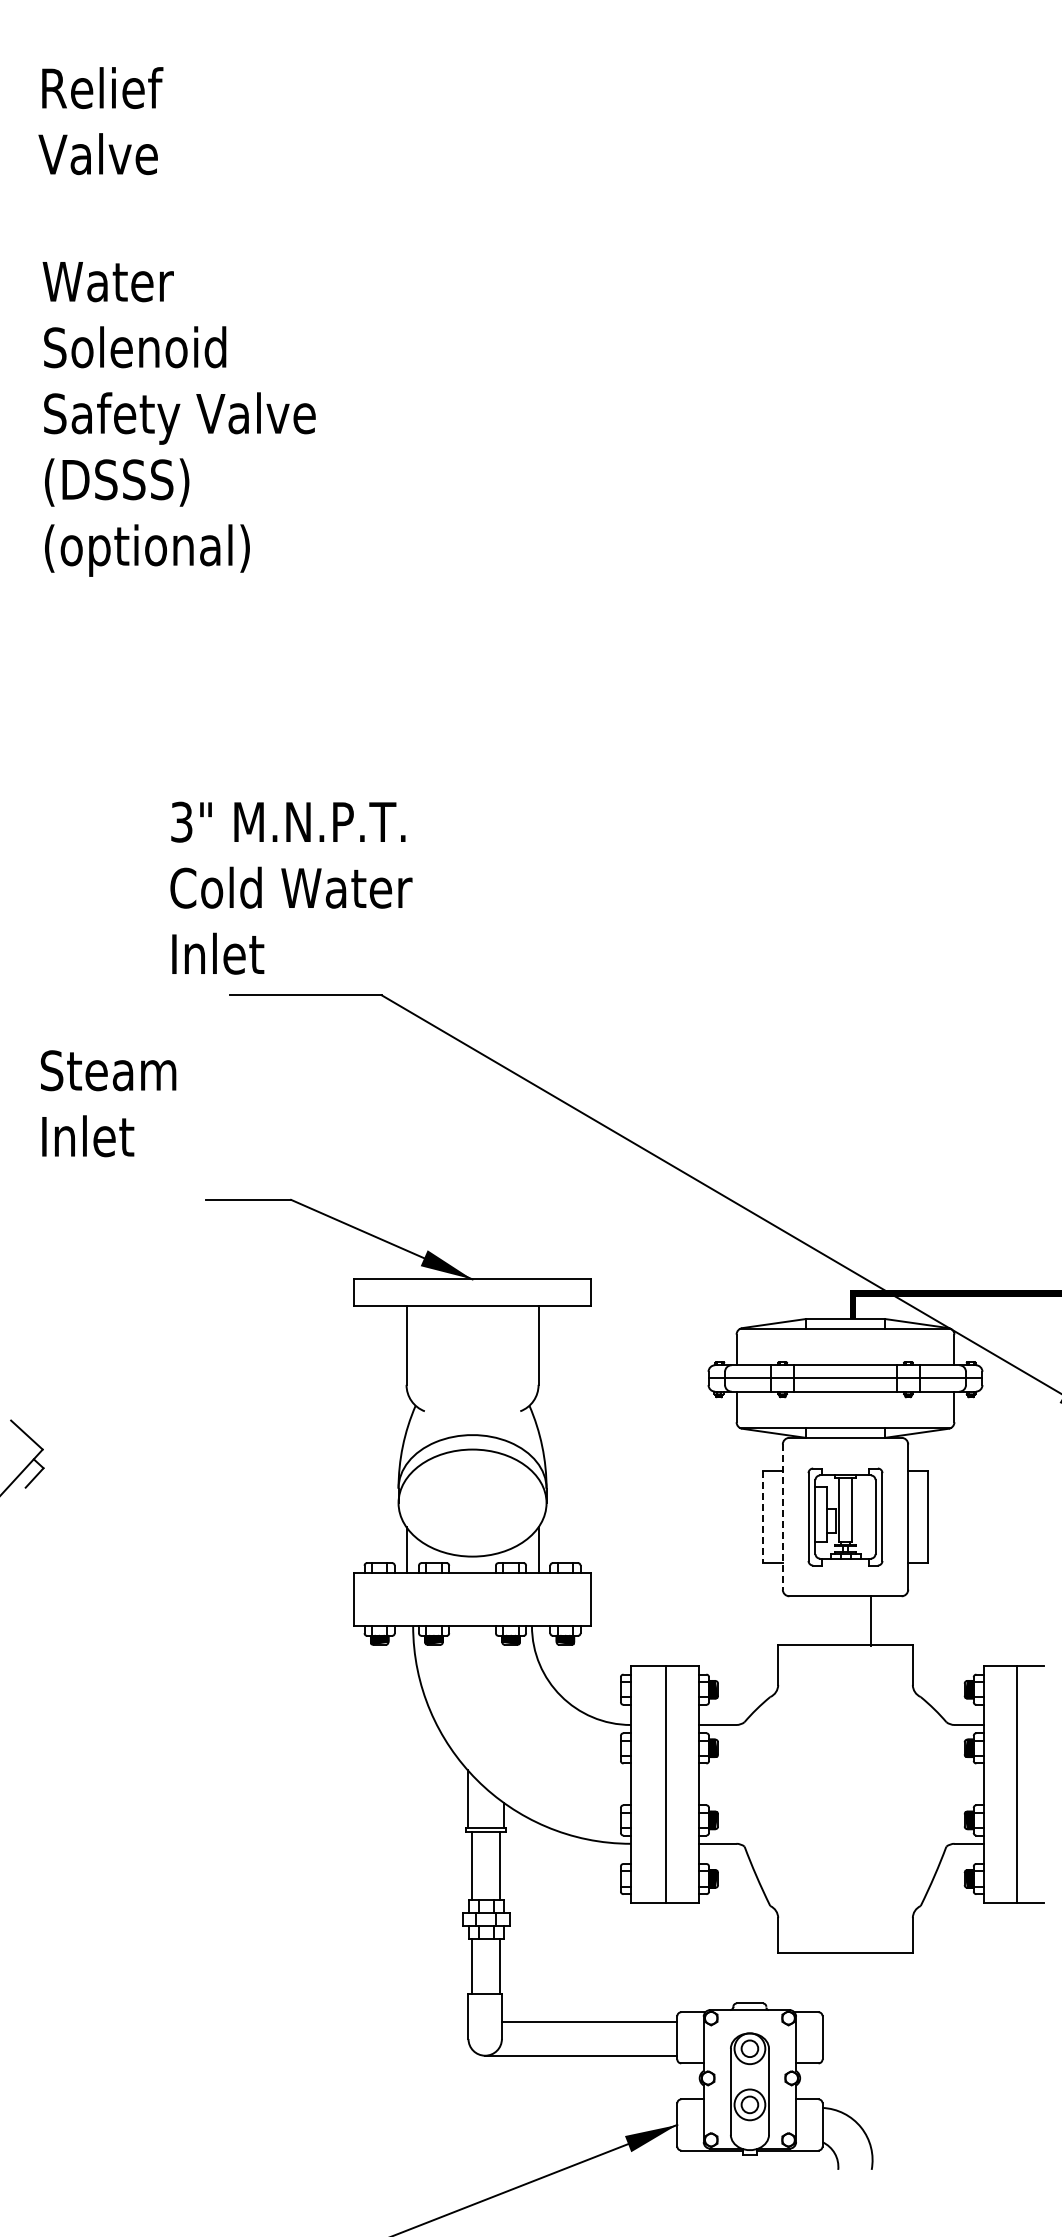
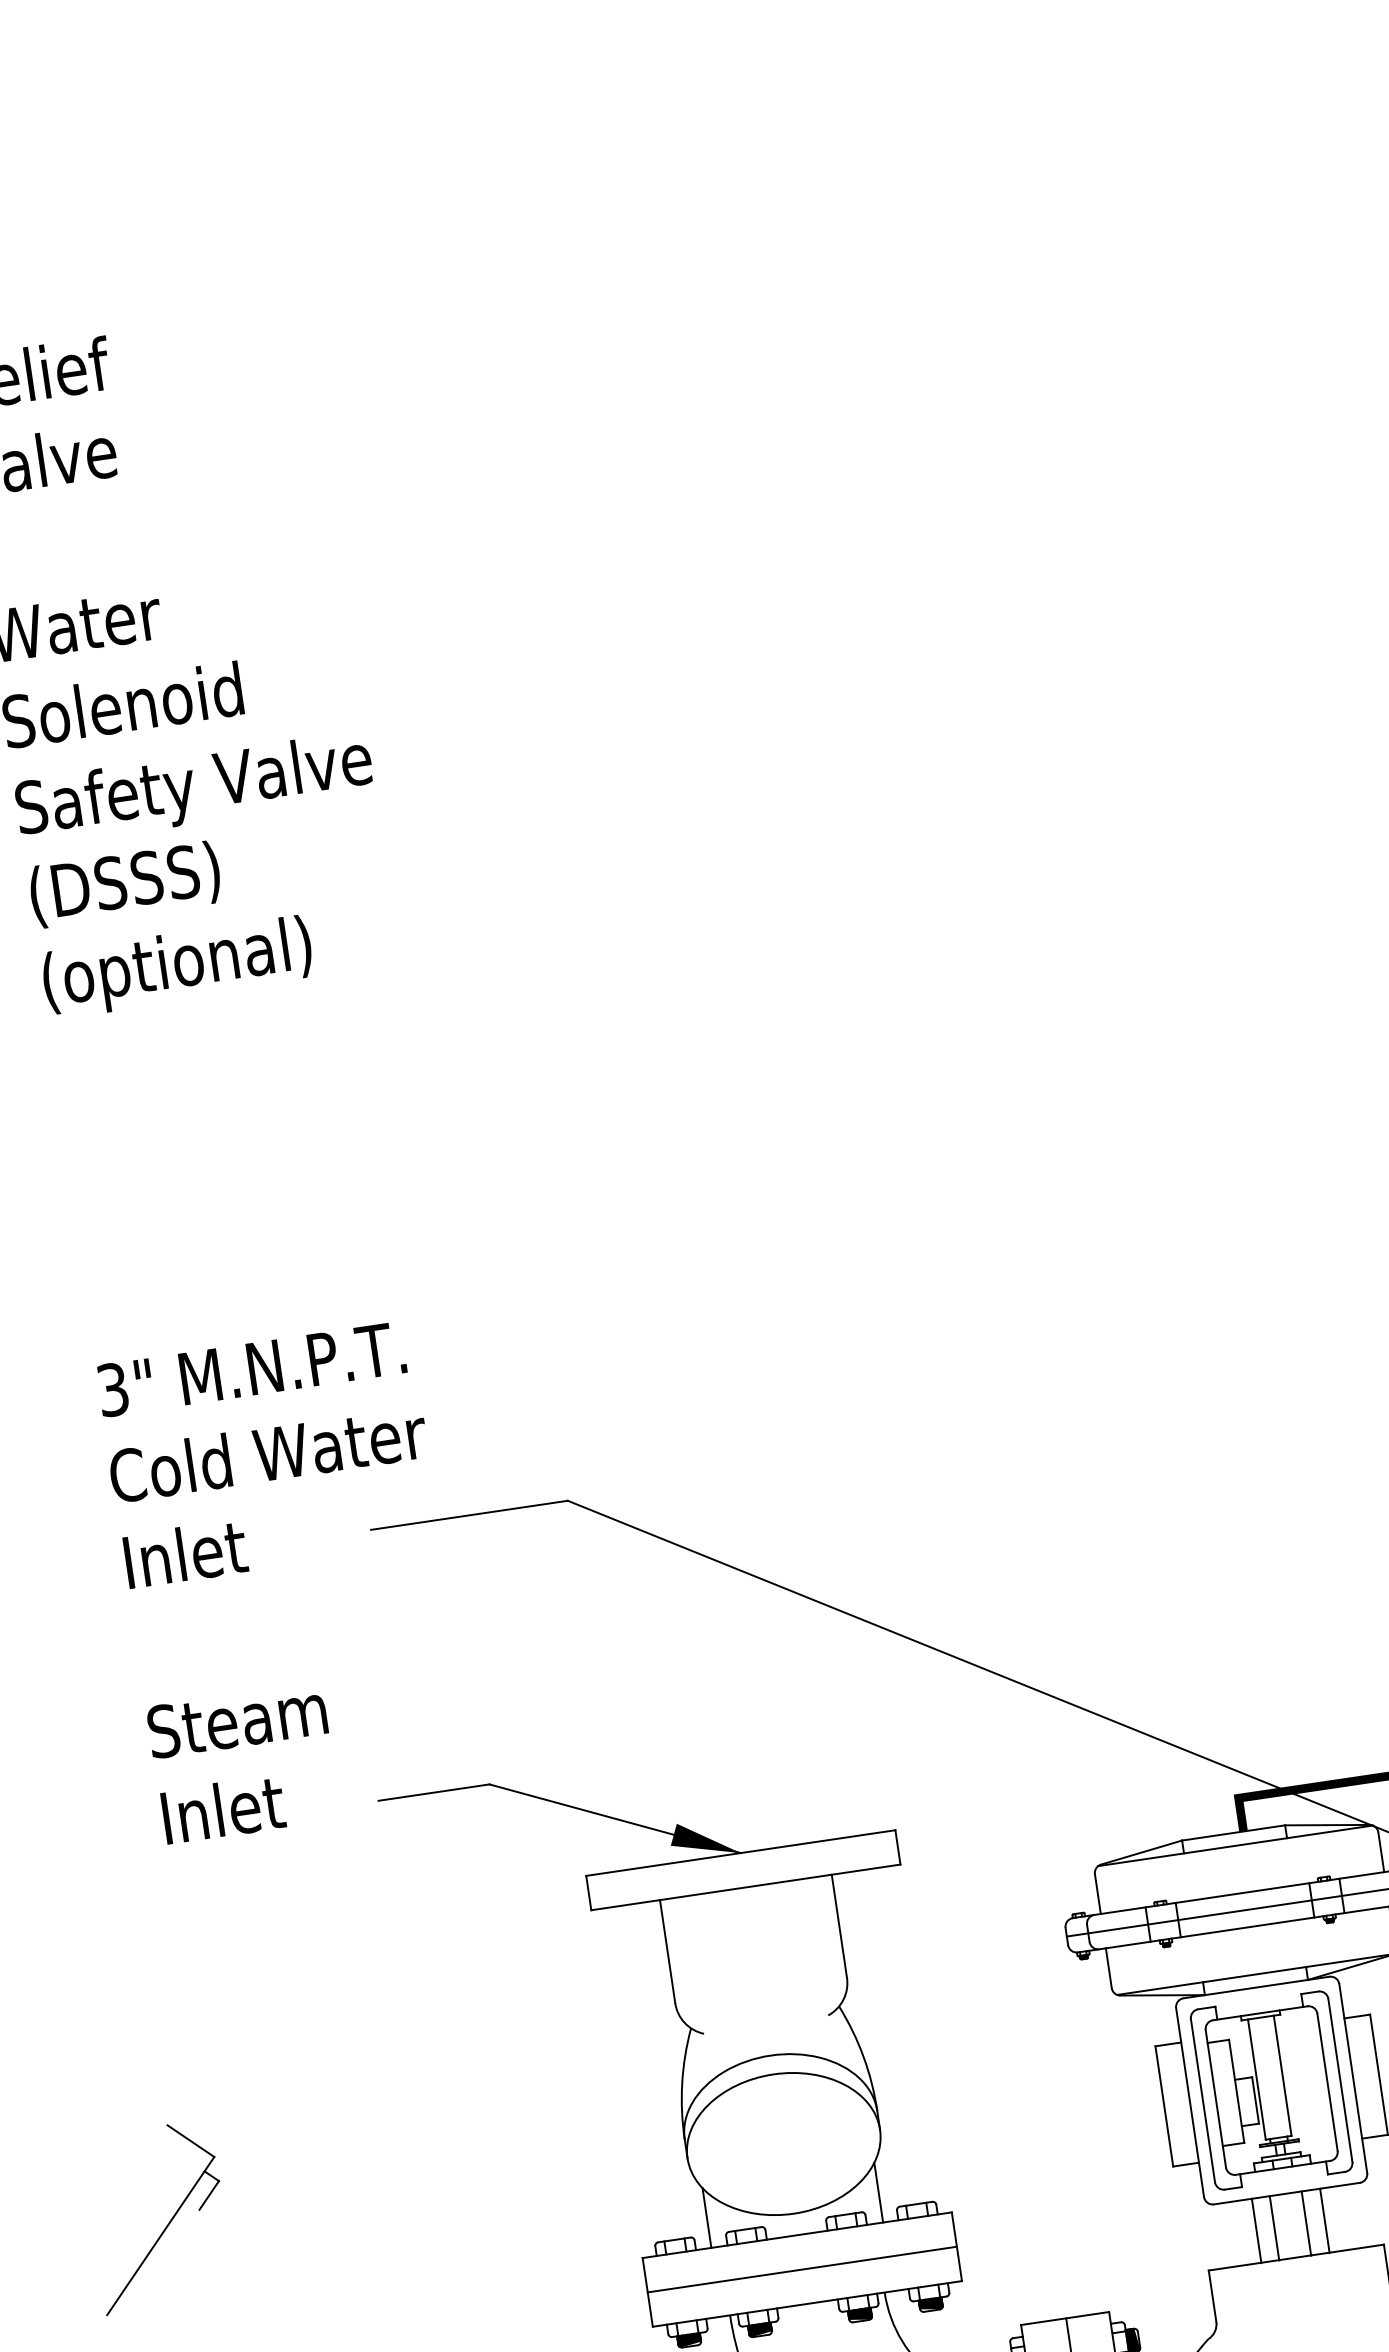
text: (291, 887) -> (268, 1453), moved
text: (108, 1103) -> (243, 1763), moved
part: (845, 1516) -> (1271, 2089), size x1.43
line: (763, 1517) -> (1165, 2106), dashed -> solid
line: (782, 1517) -> (1189, 2103), dashed -> solid
line: (472, 1599) -> (802, 2269), added
line: (818, 1620) -> (1256, 2230), added
line: (832, 1620) -> (1274, 2227), added
line: (856, 1620) -> (1305, 2223), added

